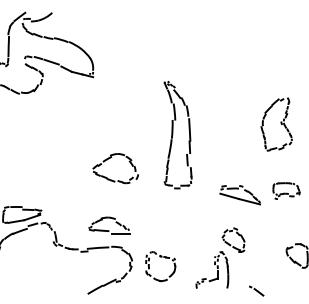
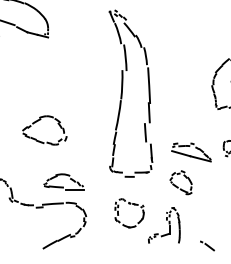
part: (177, 135) -> (130, 94), size x1.6
part: (109, 159) -> (38, 121), moved
part: (233, 239) -> (181, 182), moved
part: (160, 257) -> (129, 204), moved

